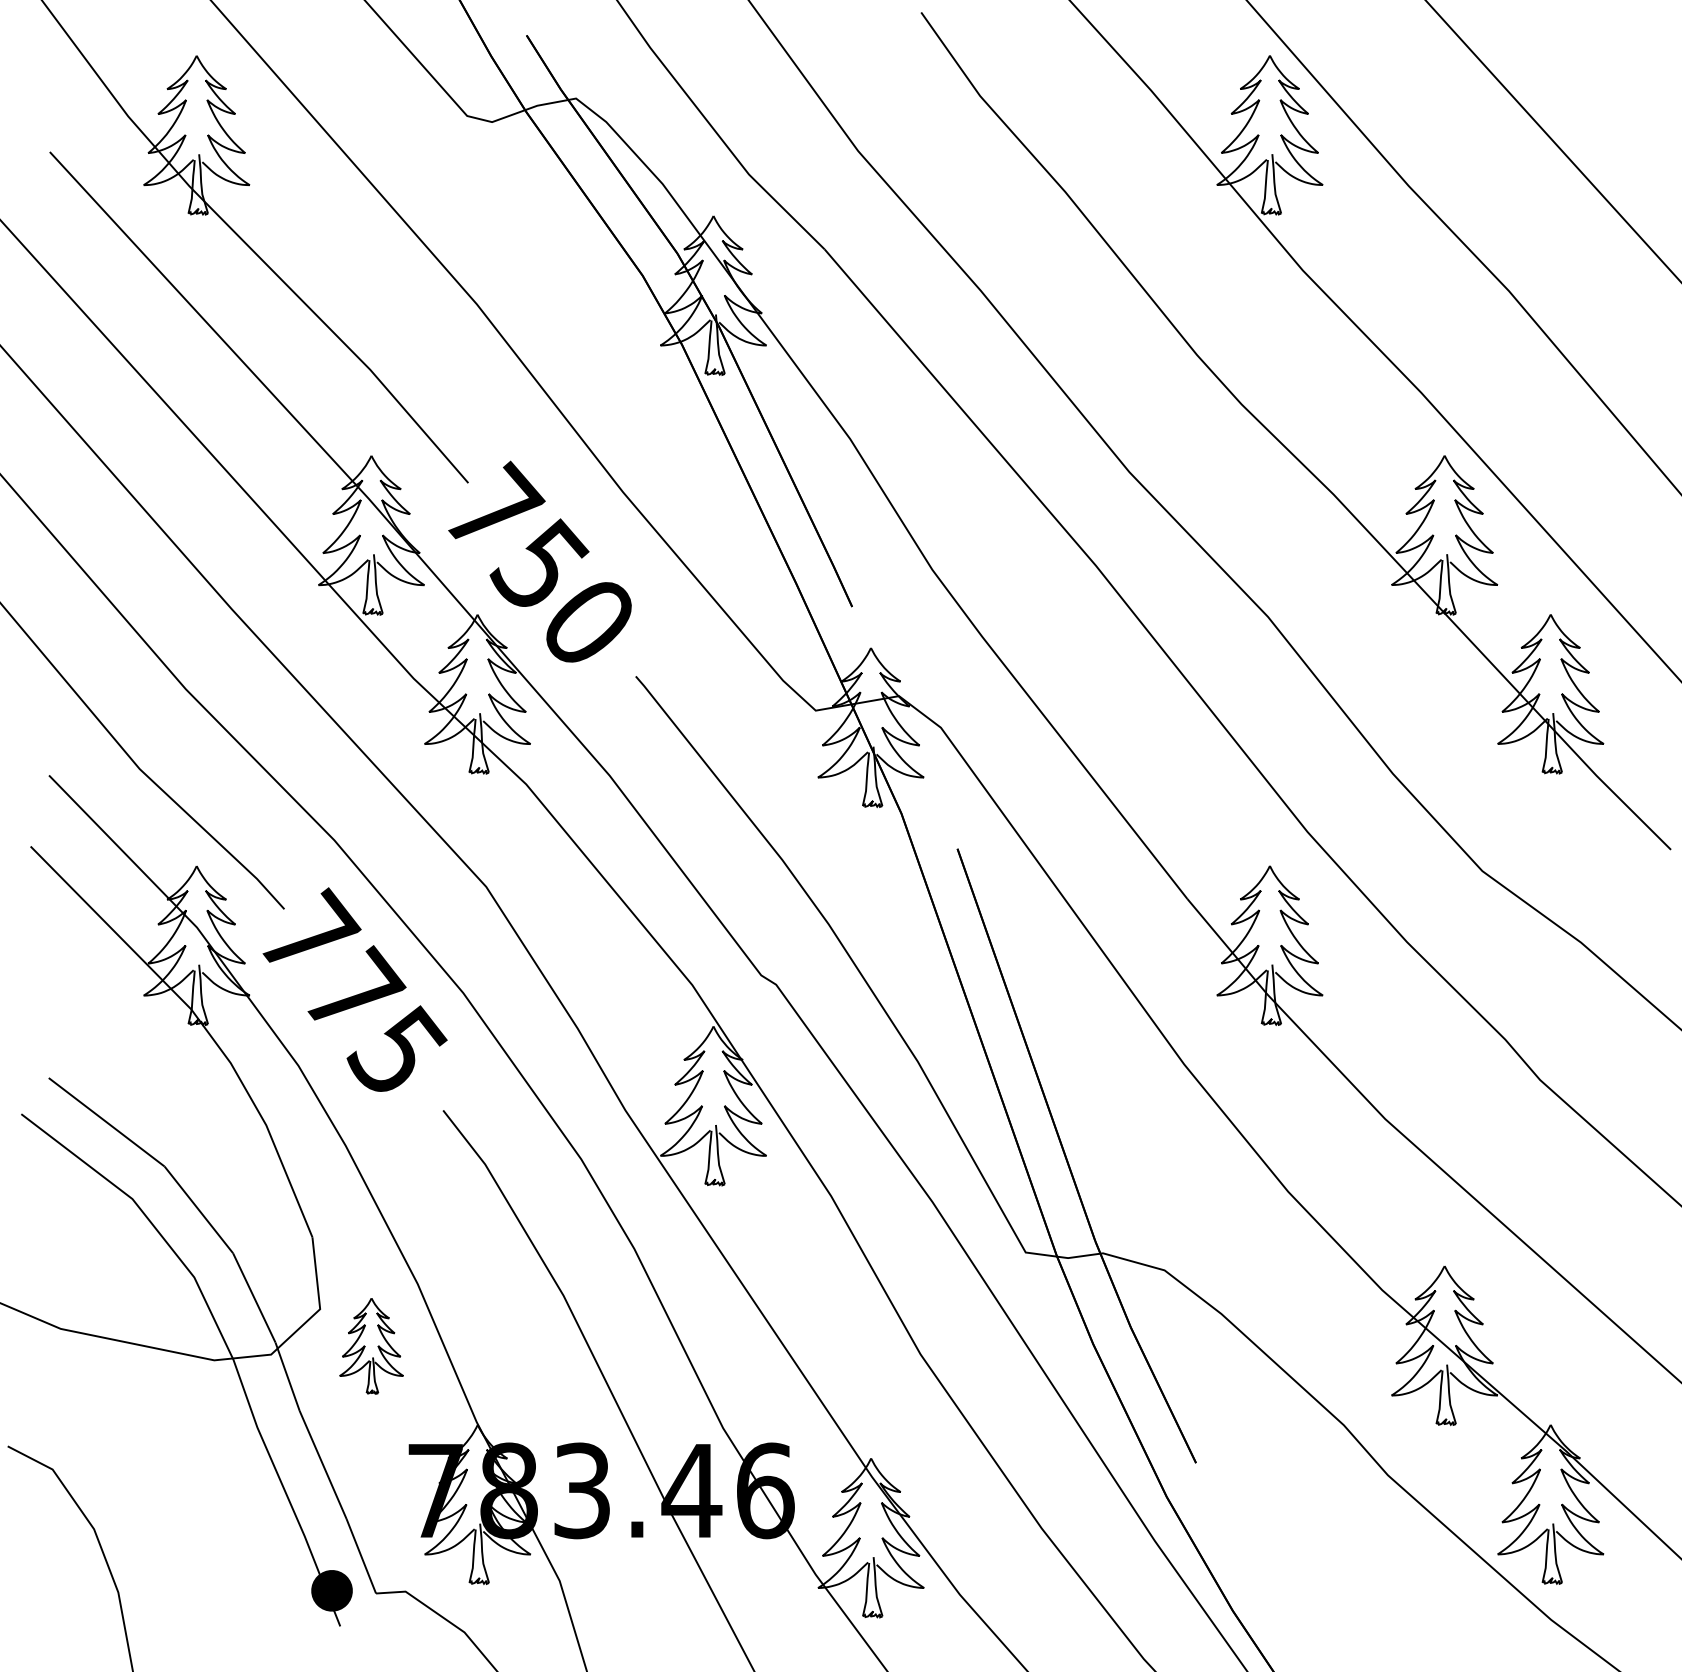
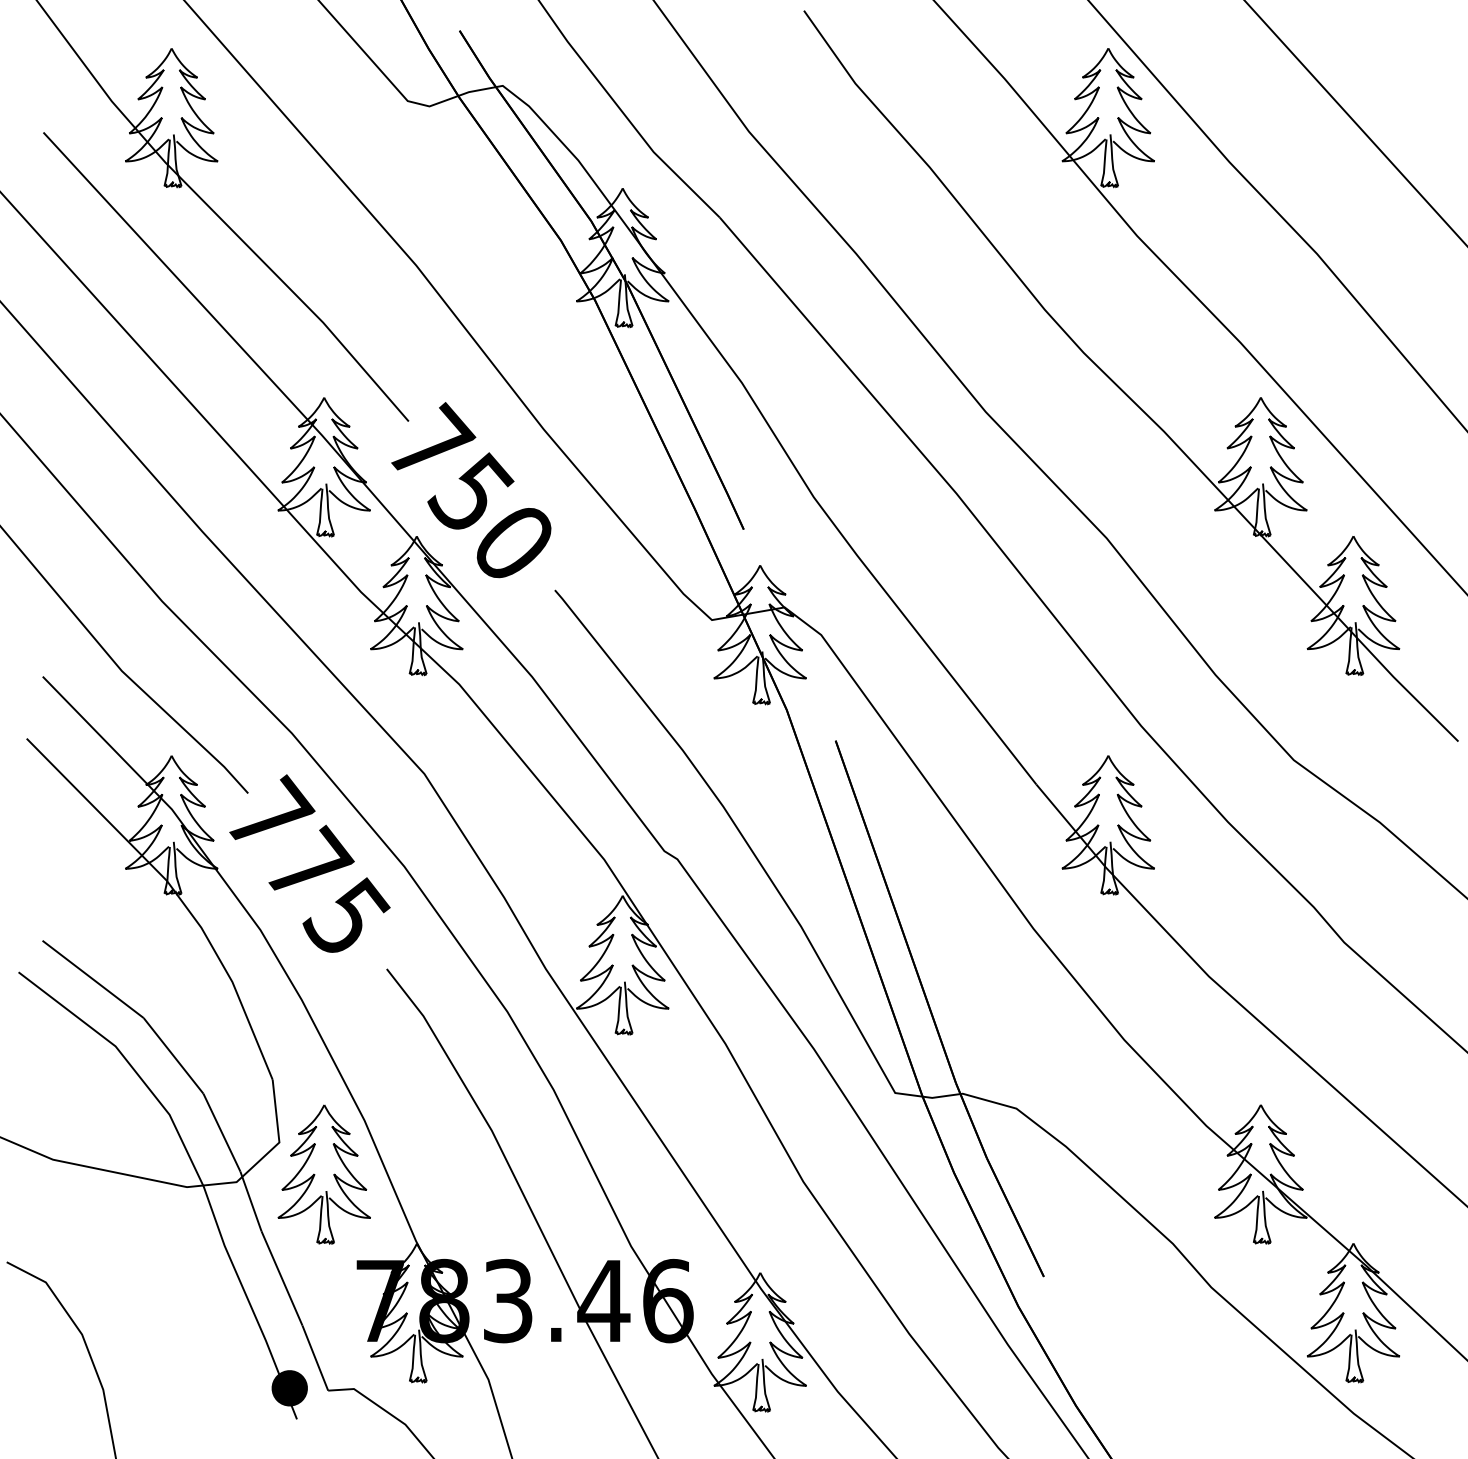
part: (371, 1346) -> (324, 1175), size x1.67

